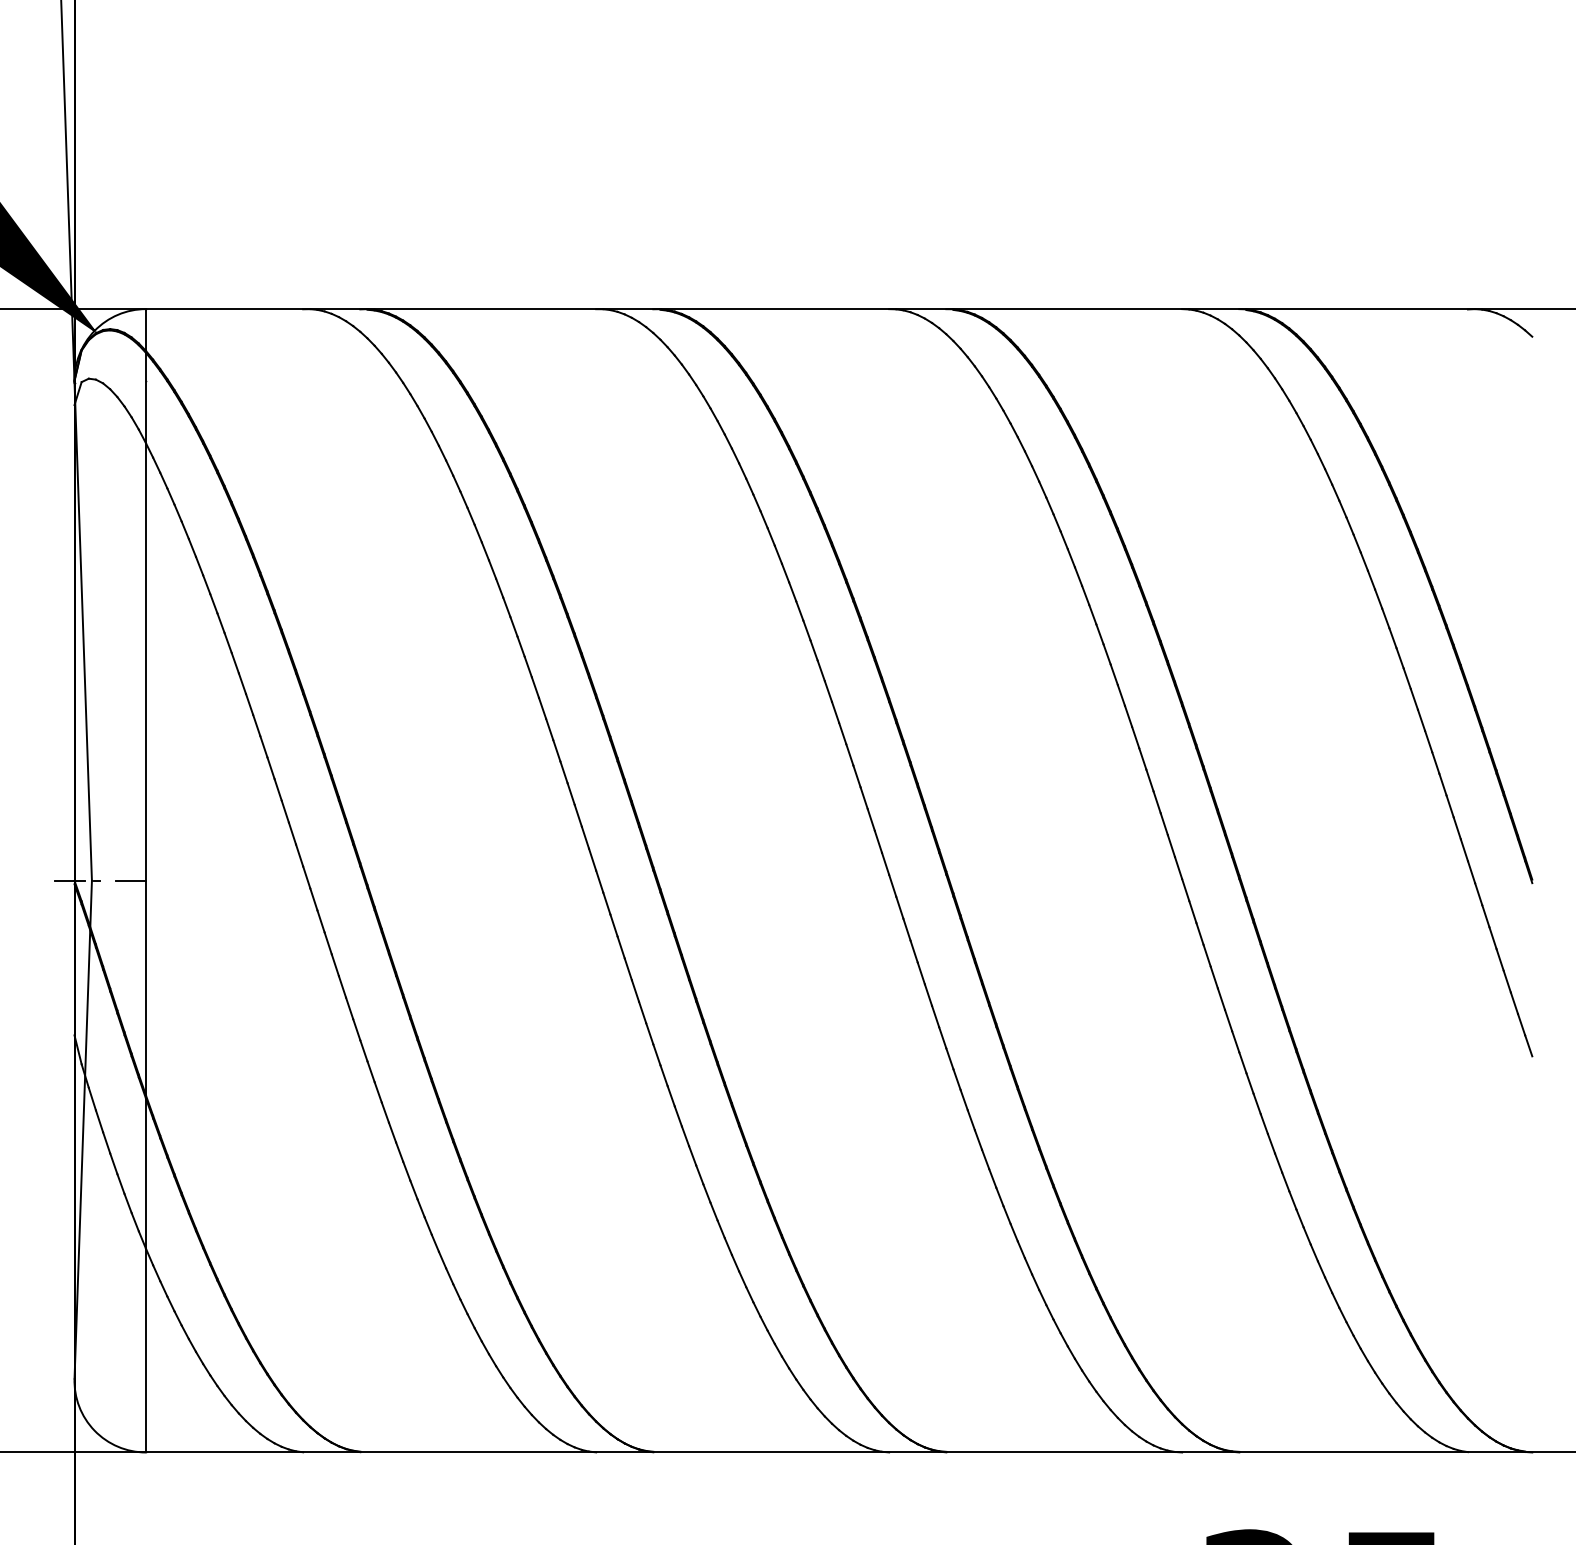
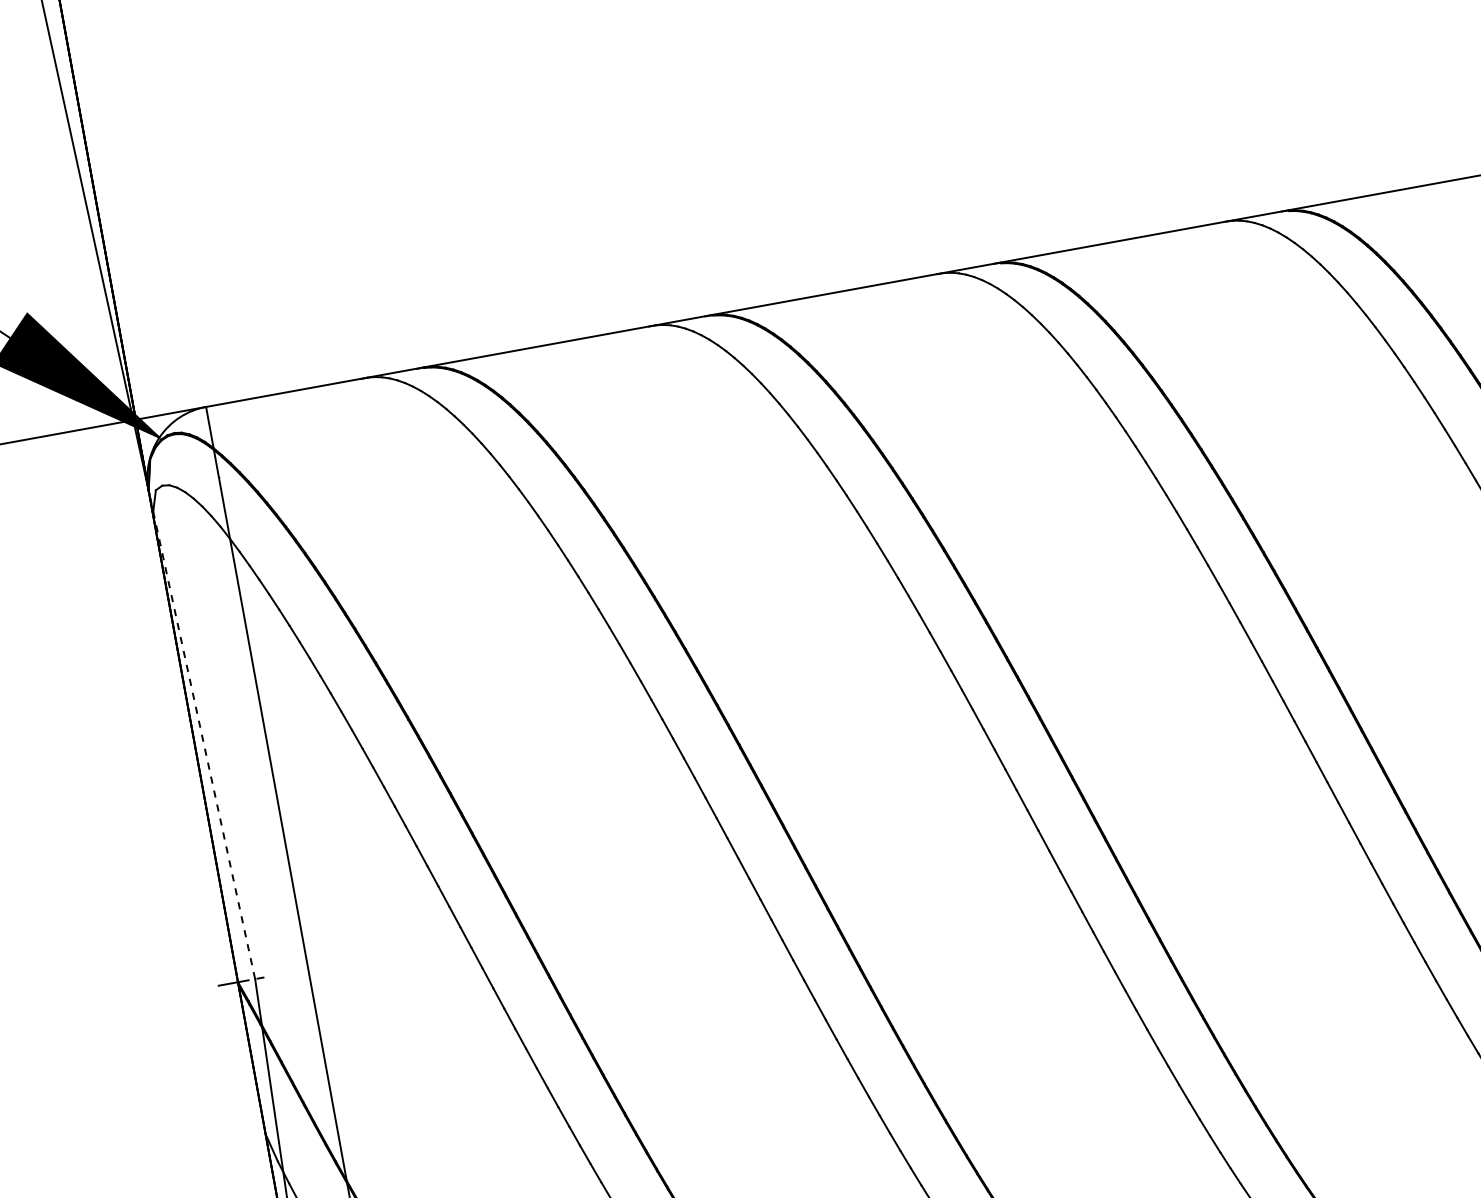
line: (83, 631) -> (202, 735), solid -> dashed
line: (130, 880) -> (293, 971), removed

